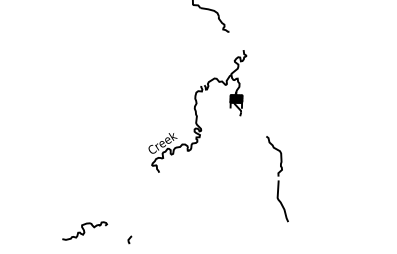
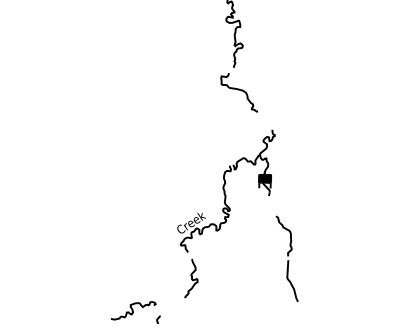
part: (276, 178) -> (286, 258), moved
curve: (162, 198) -> (191, 278), added
curve: (84, 230) -> (133, 310), moved

